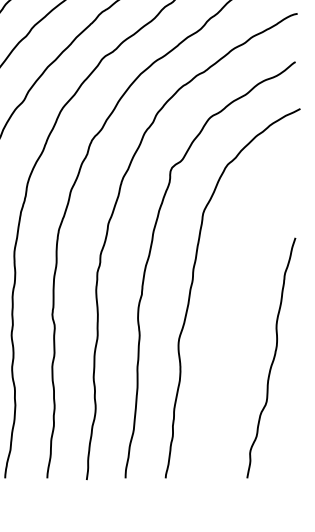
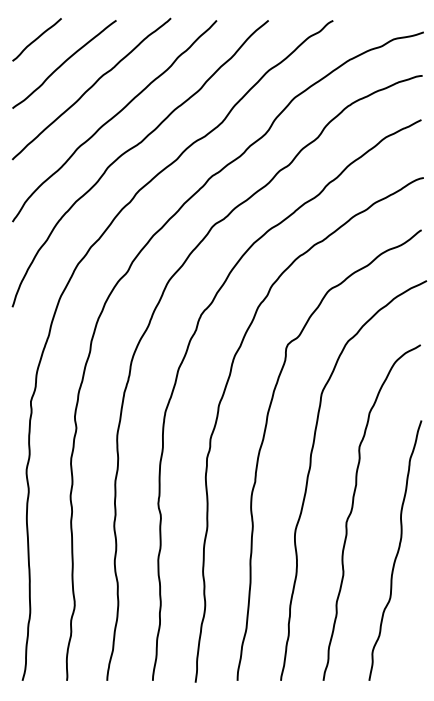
curve: (232, 318) -> (353, 507), added

